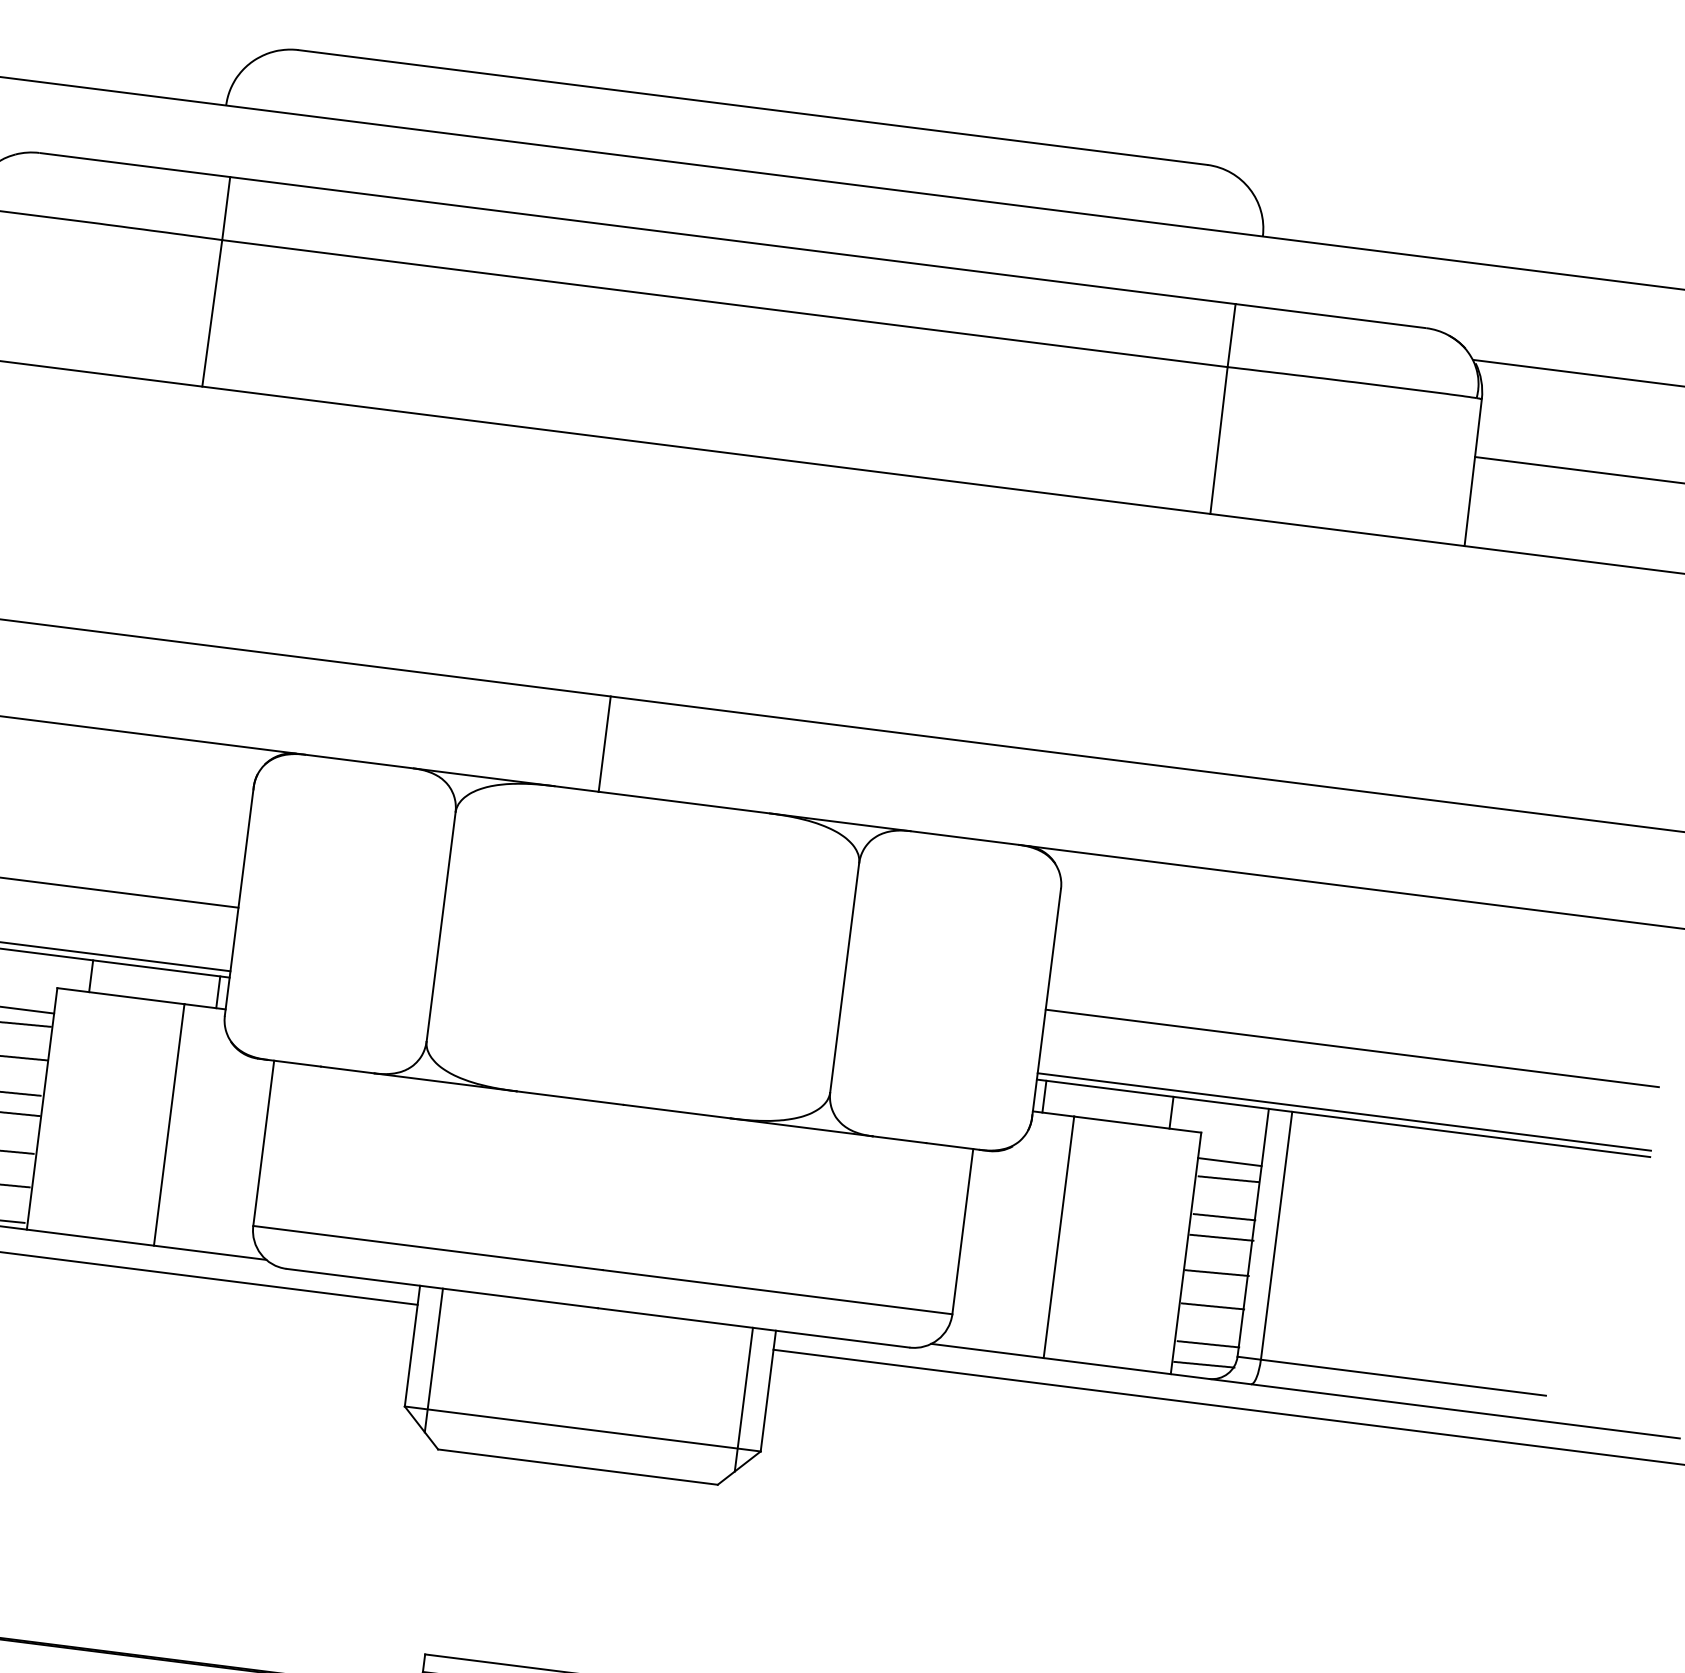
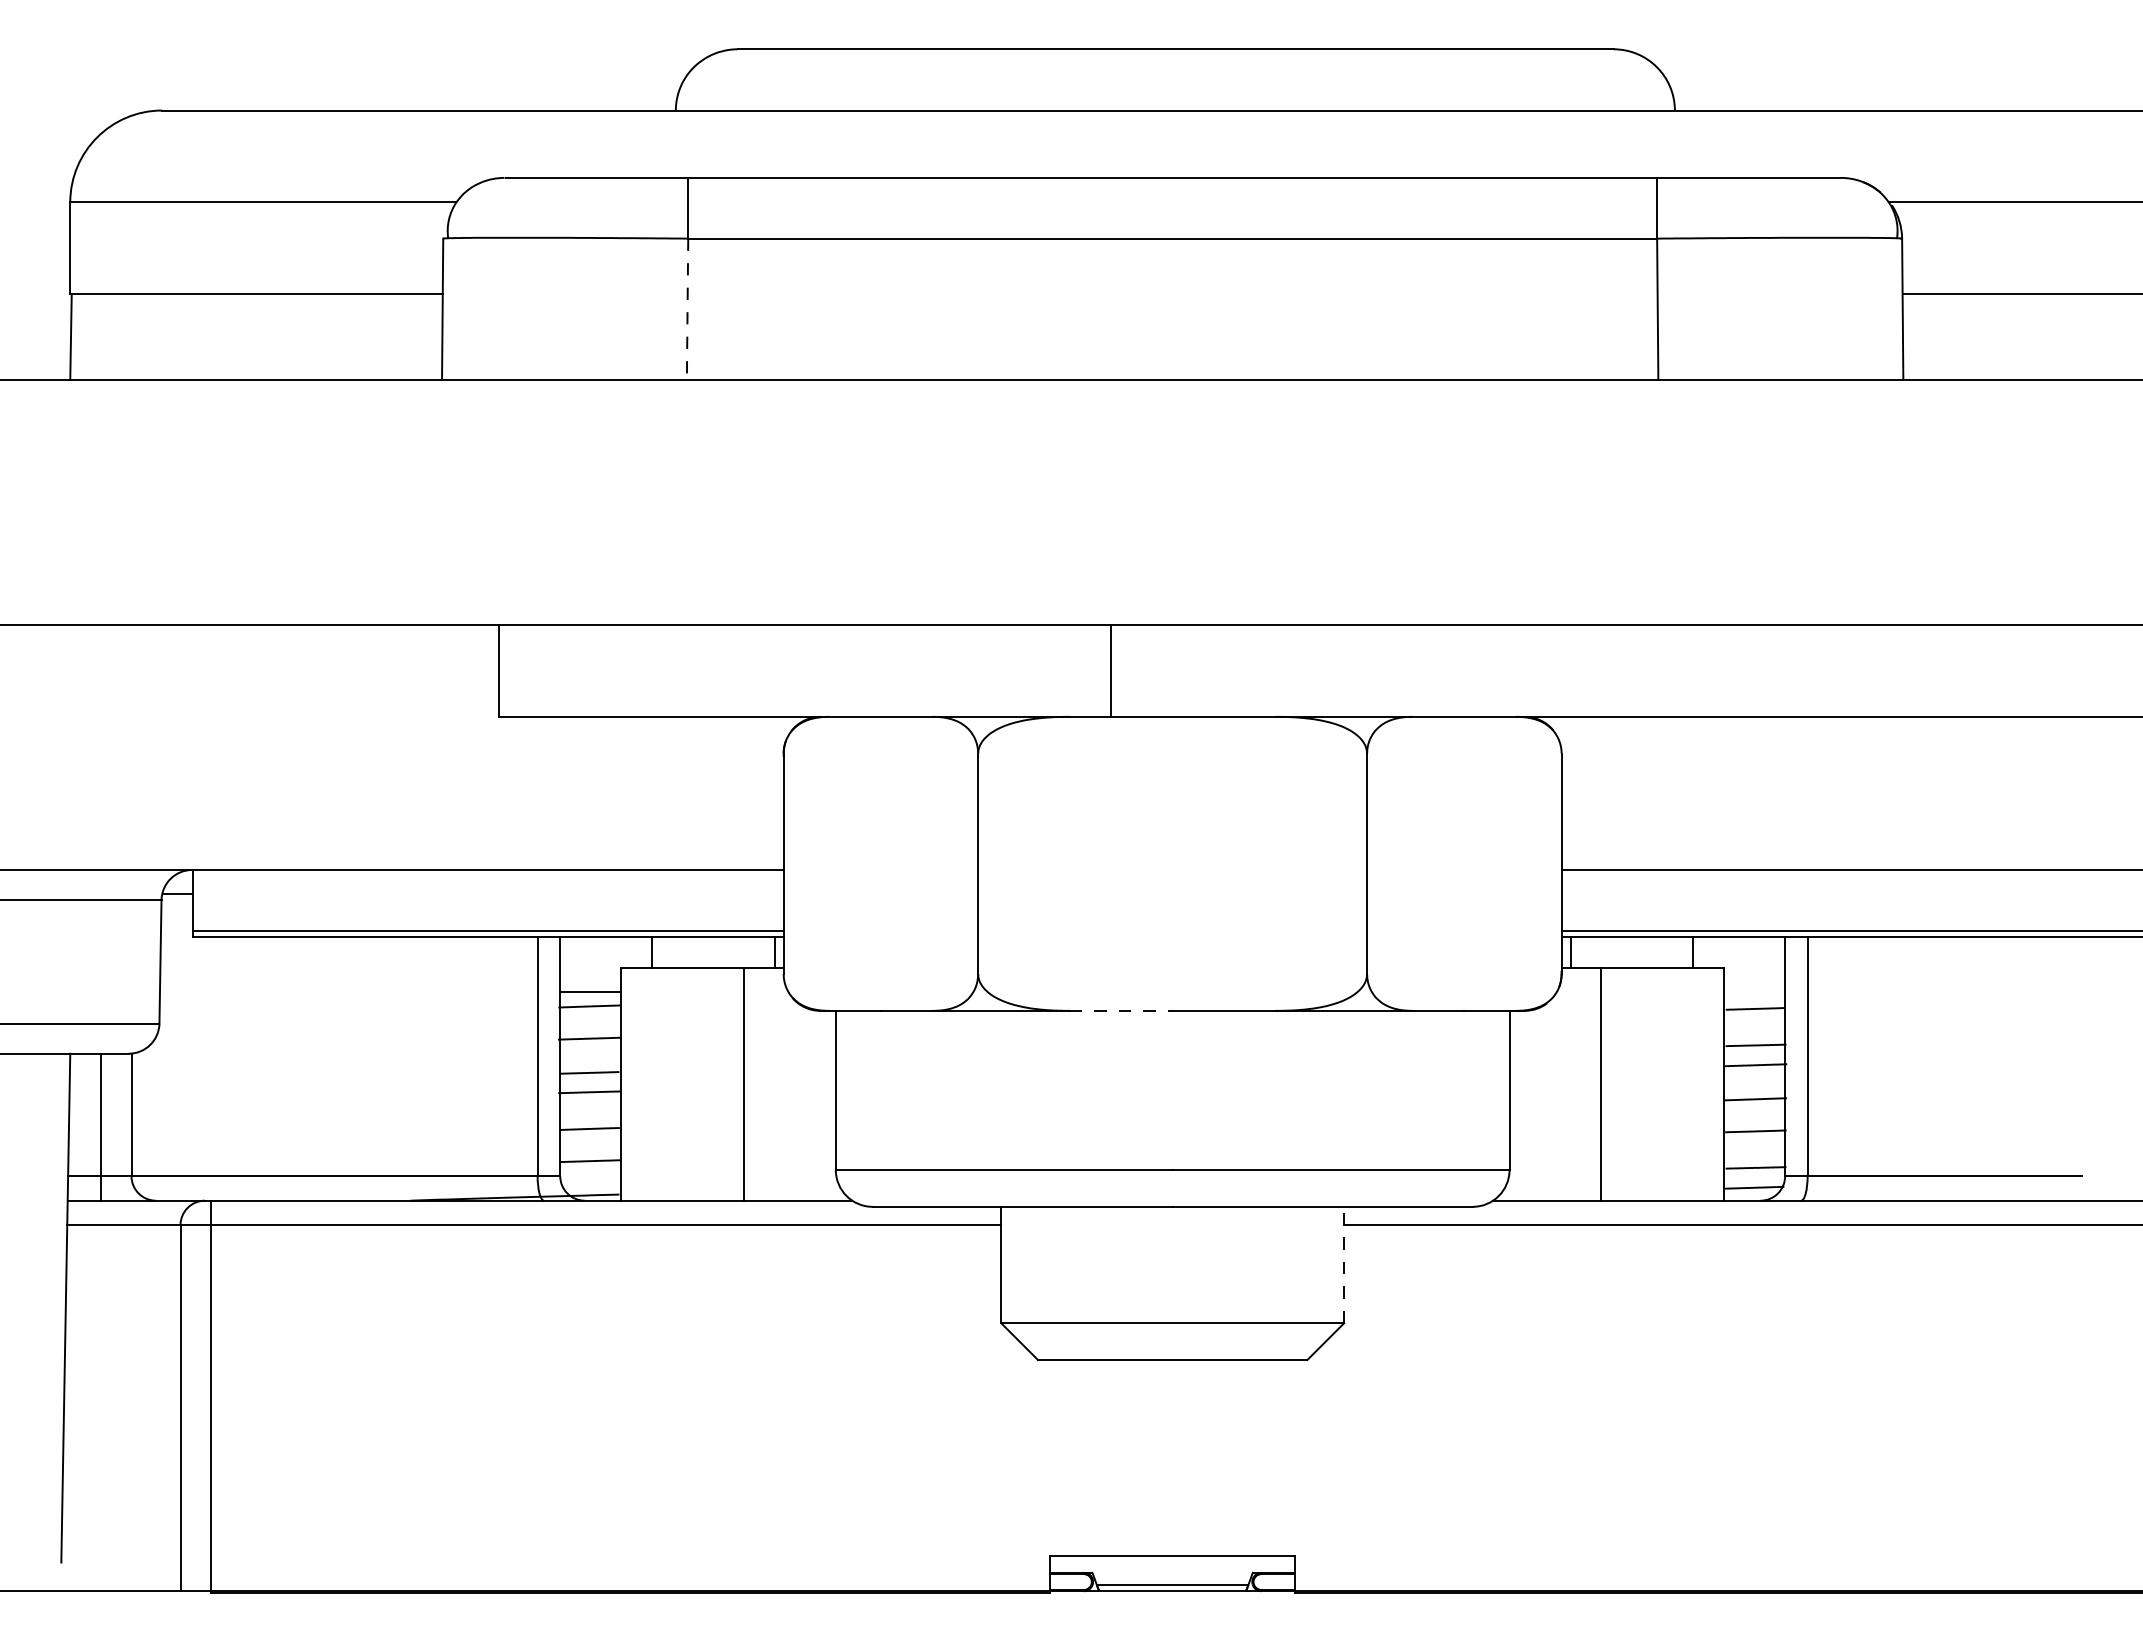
line: (212, 313) -> (687, 309), solid -> dashed
line: (570, 1097) -> (1121, 1010), solid -> dashed
line: (1229, 1162) -> (1754, 992), removed
line: (434, 1359) -> (1023, 1275), removed
line: (768, 1390) -> (1344, 1264), solid -> dashed
line: (744, 1399) -> (1322, 1275), removed

